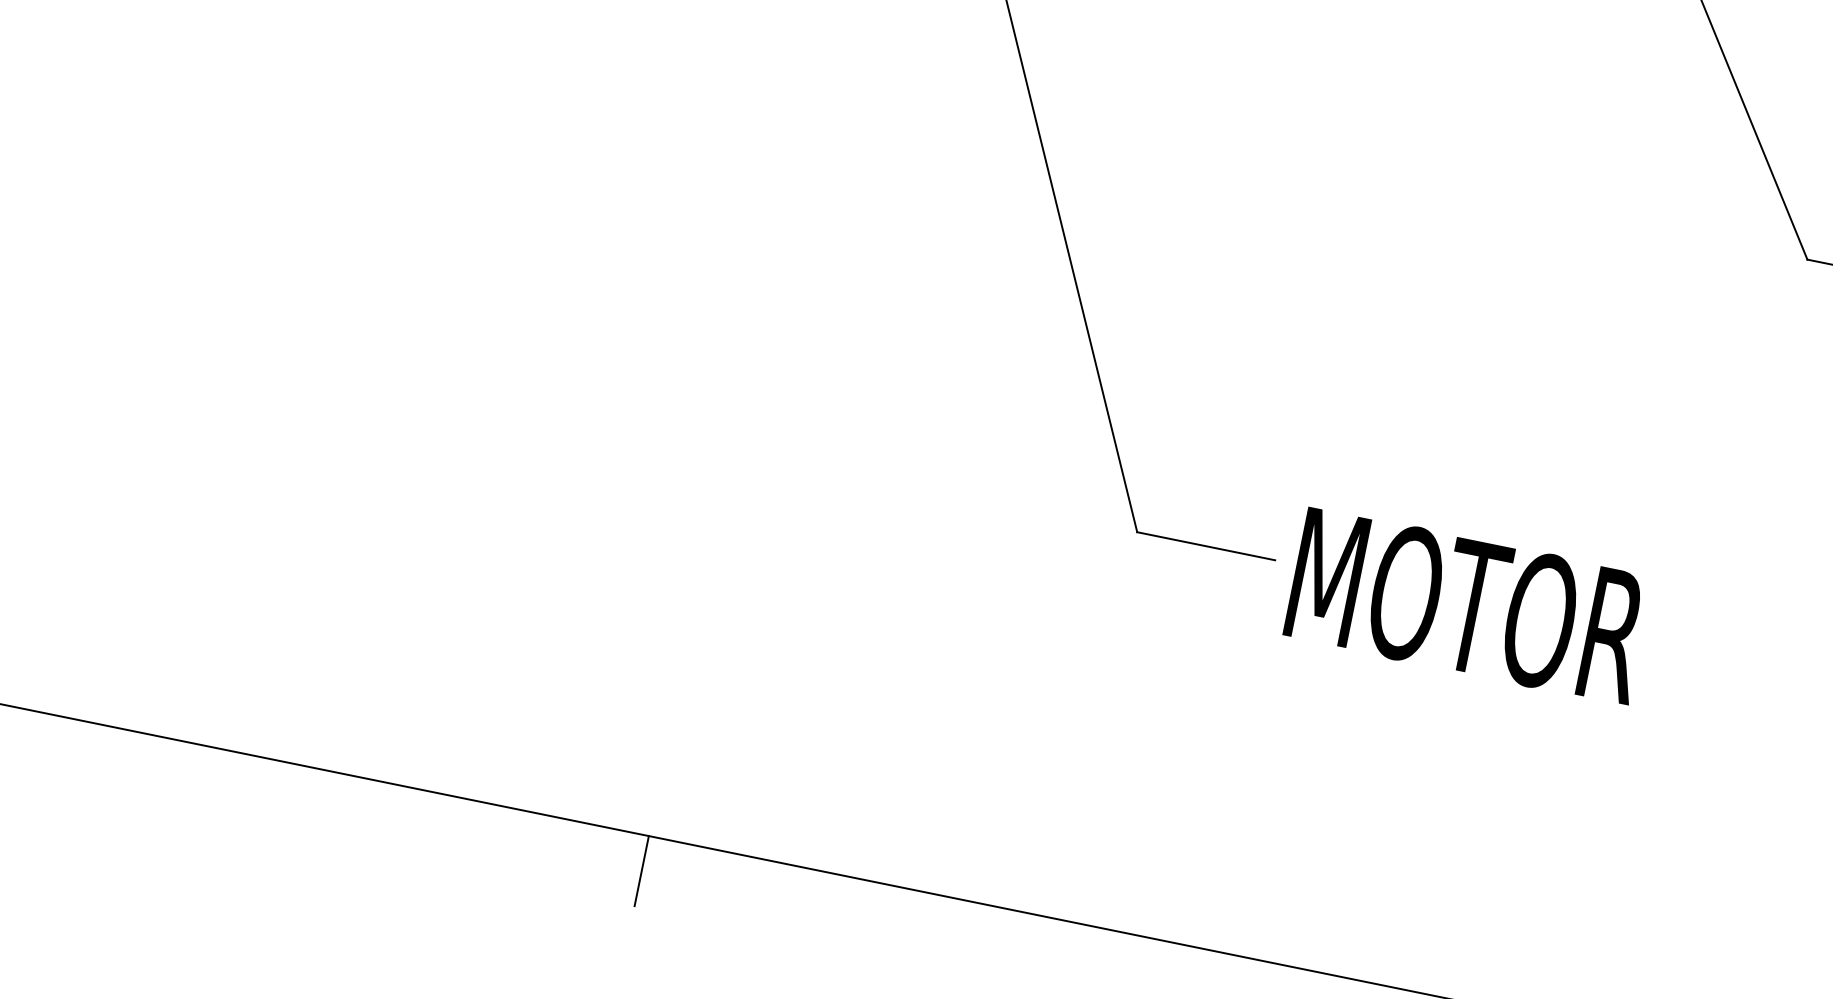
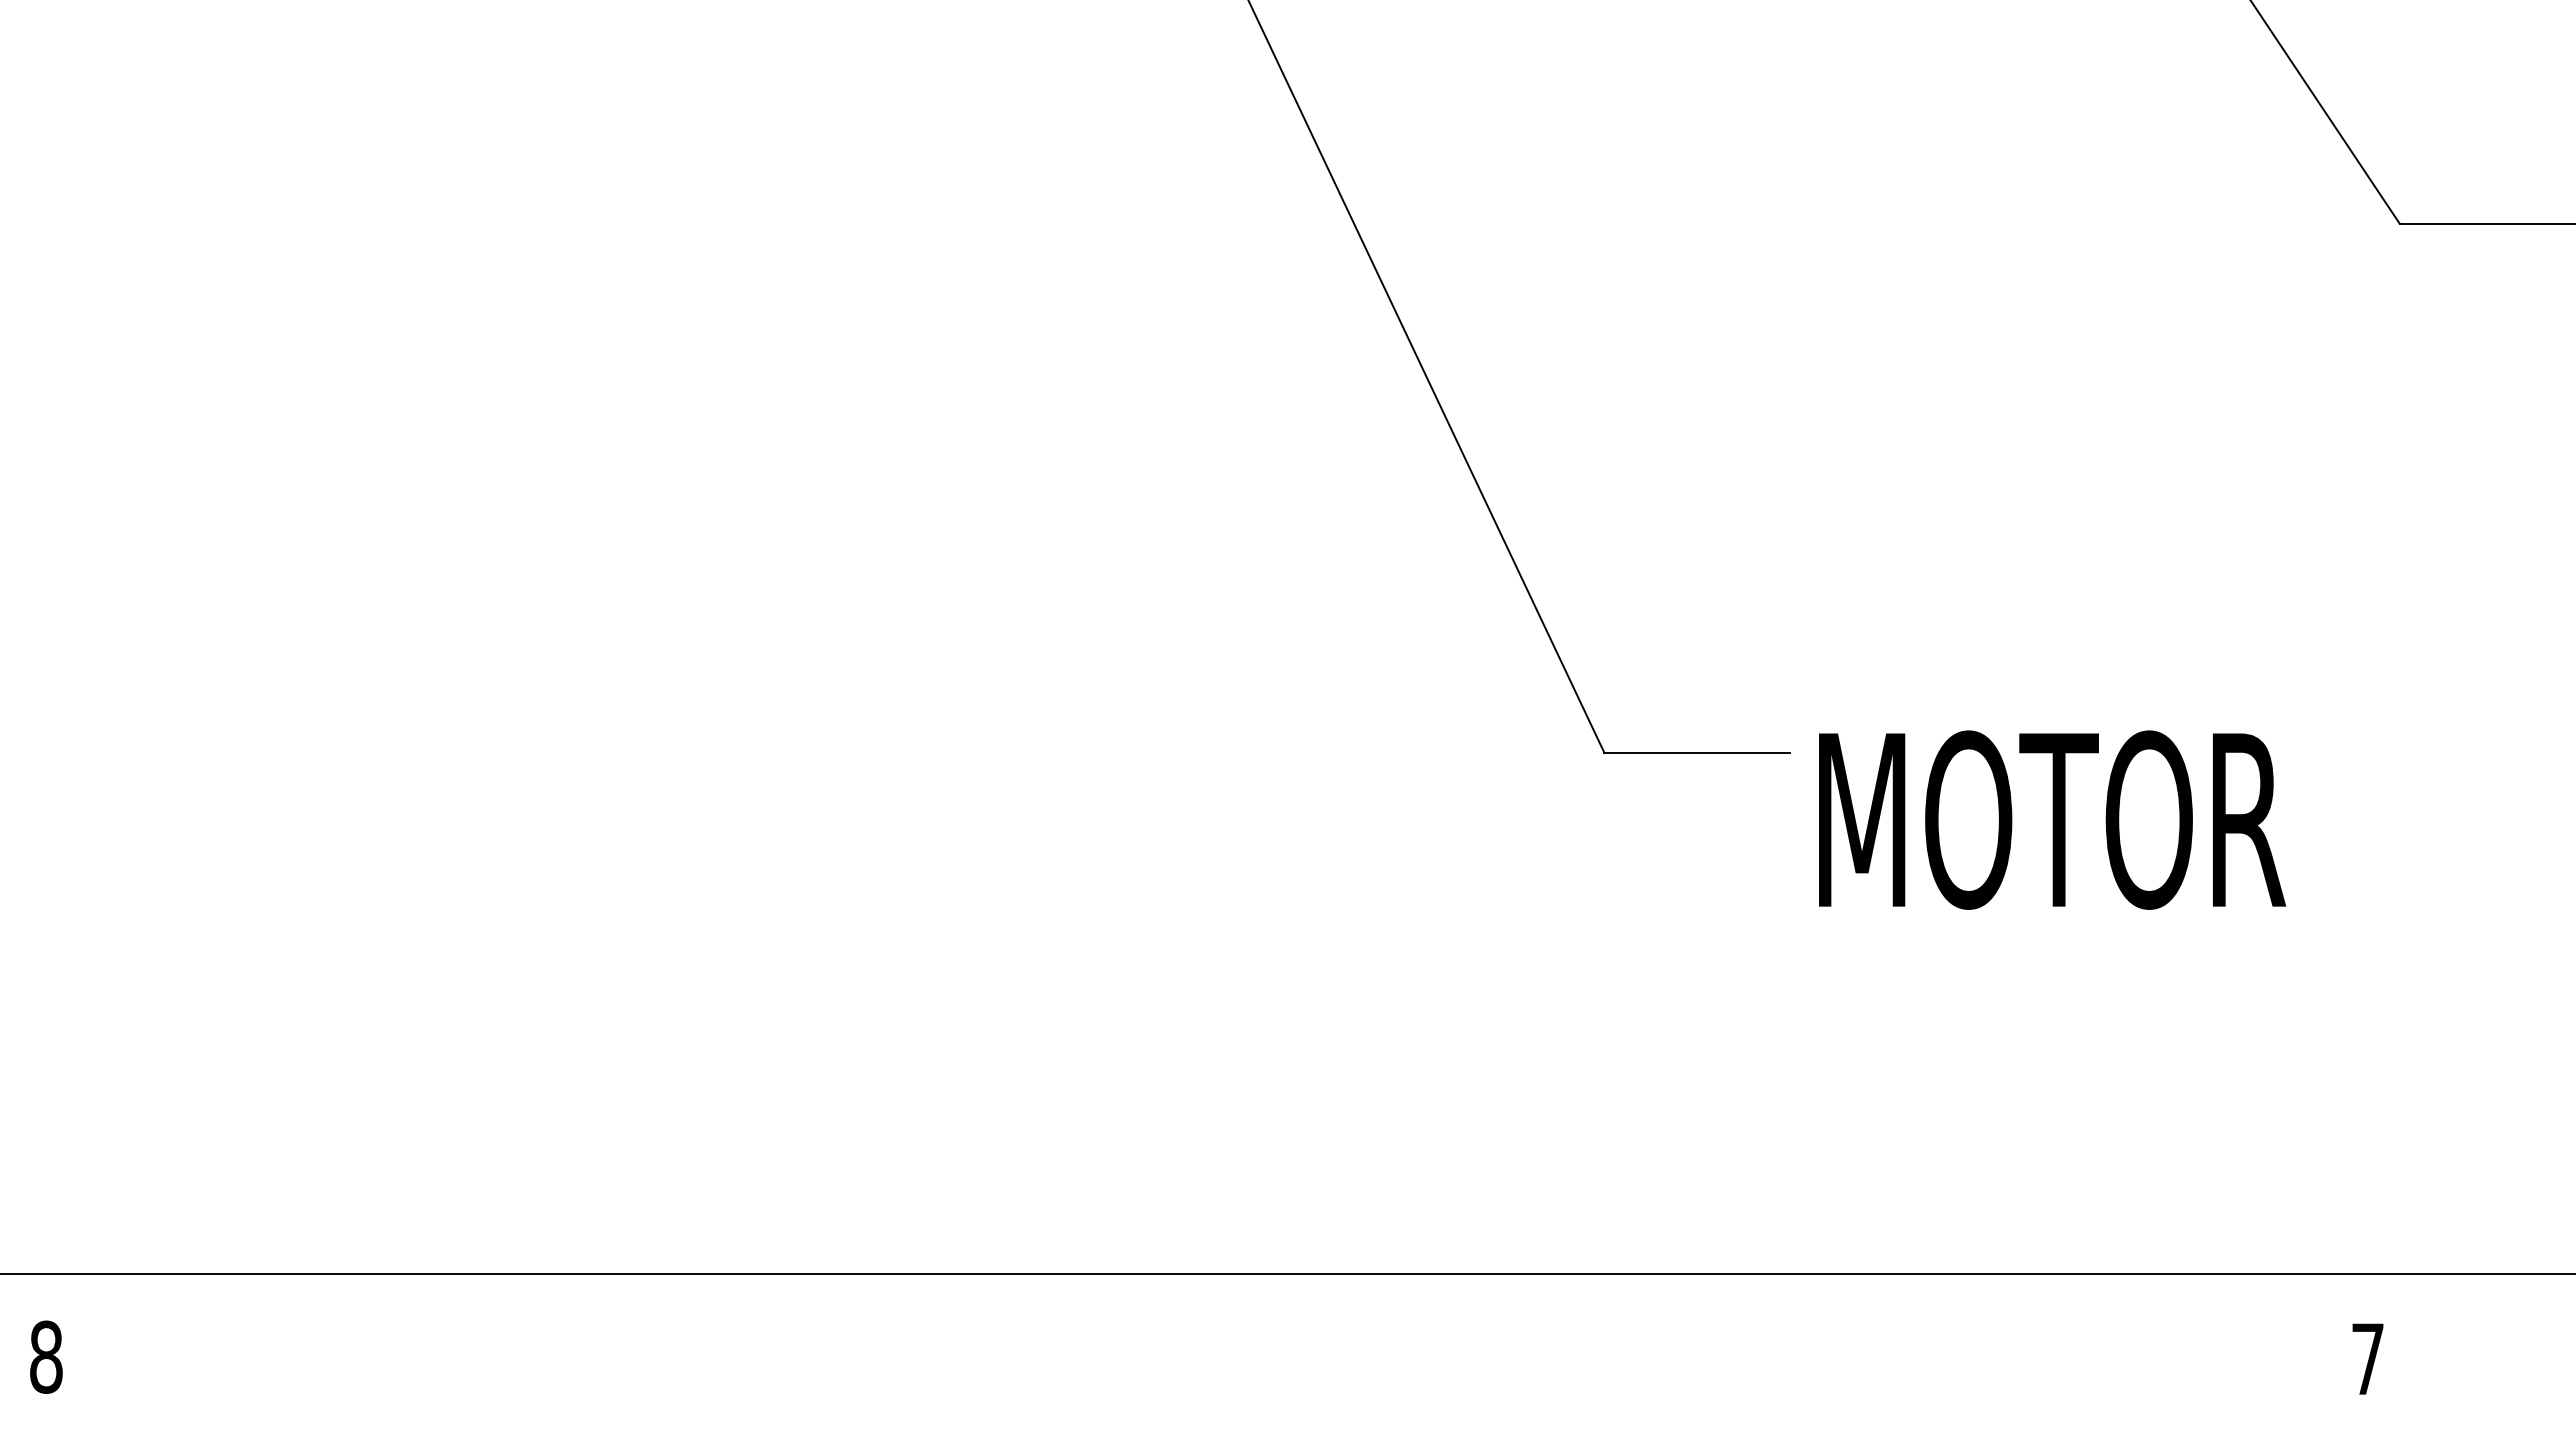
text: (1468, 605) -> (2052, 819), moved
line: (641, 871) -> (1052, 1321), removed

